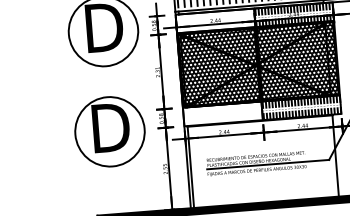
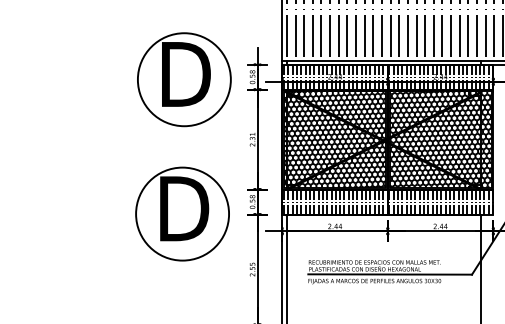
hatch: (215, 20) -> (335, 76), added
hatch: (223, 113) -> (335, 201), added

